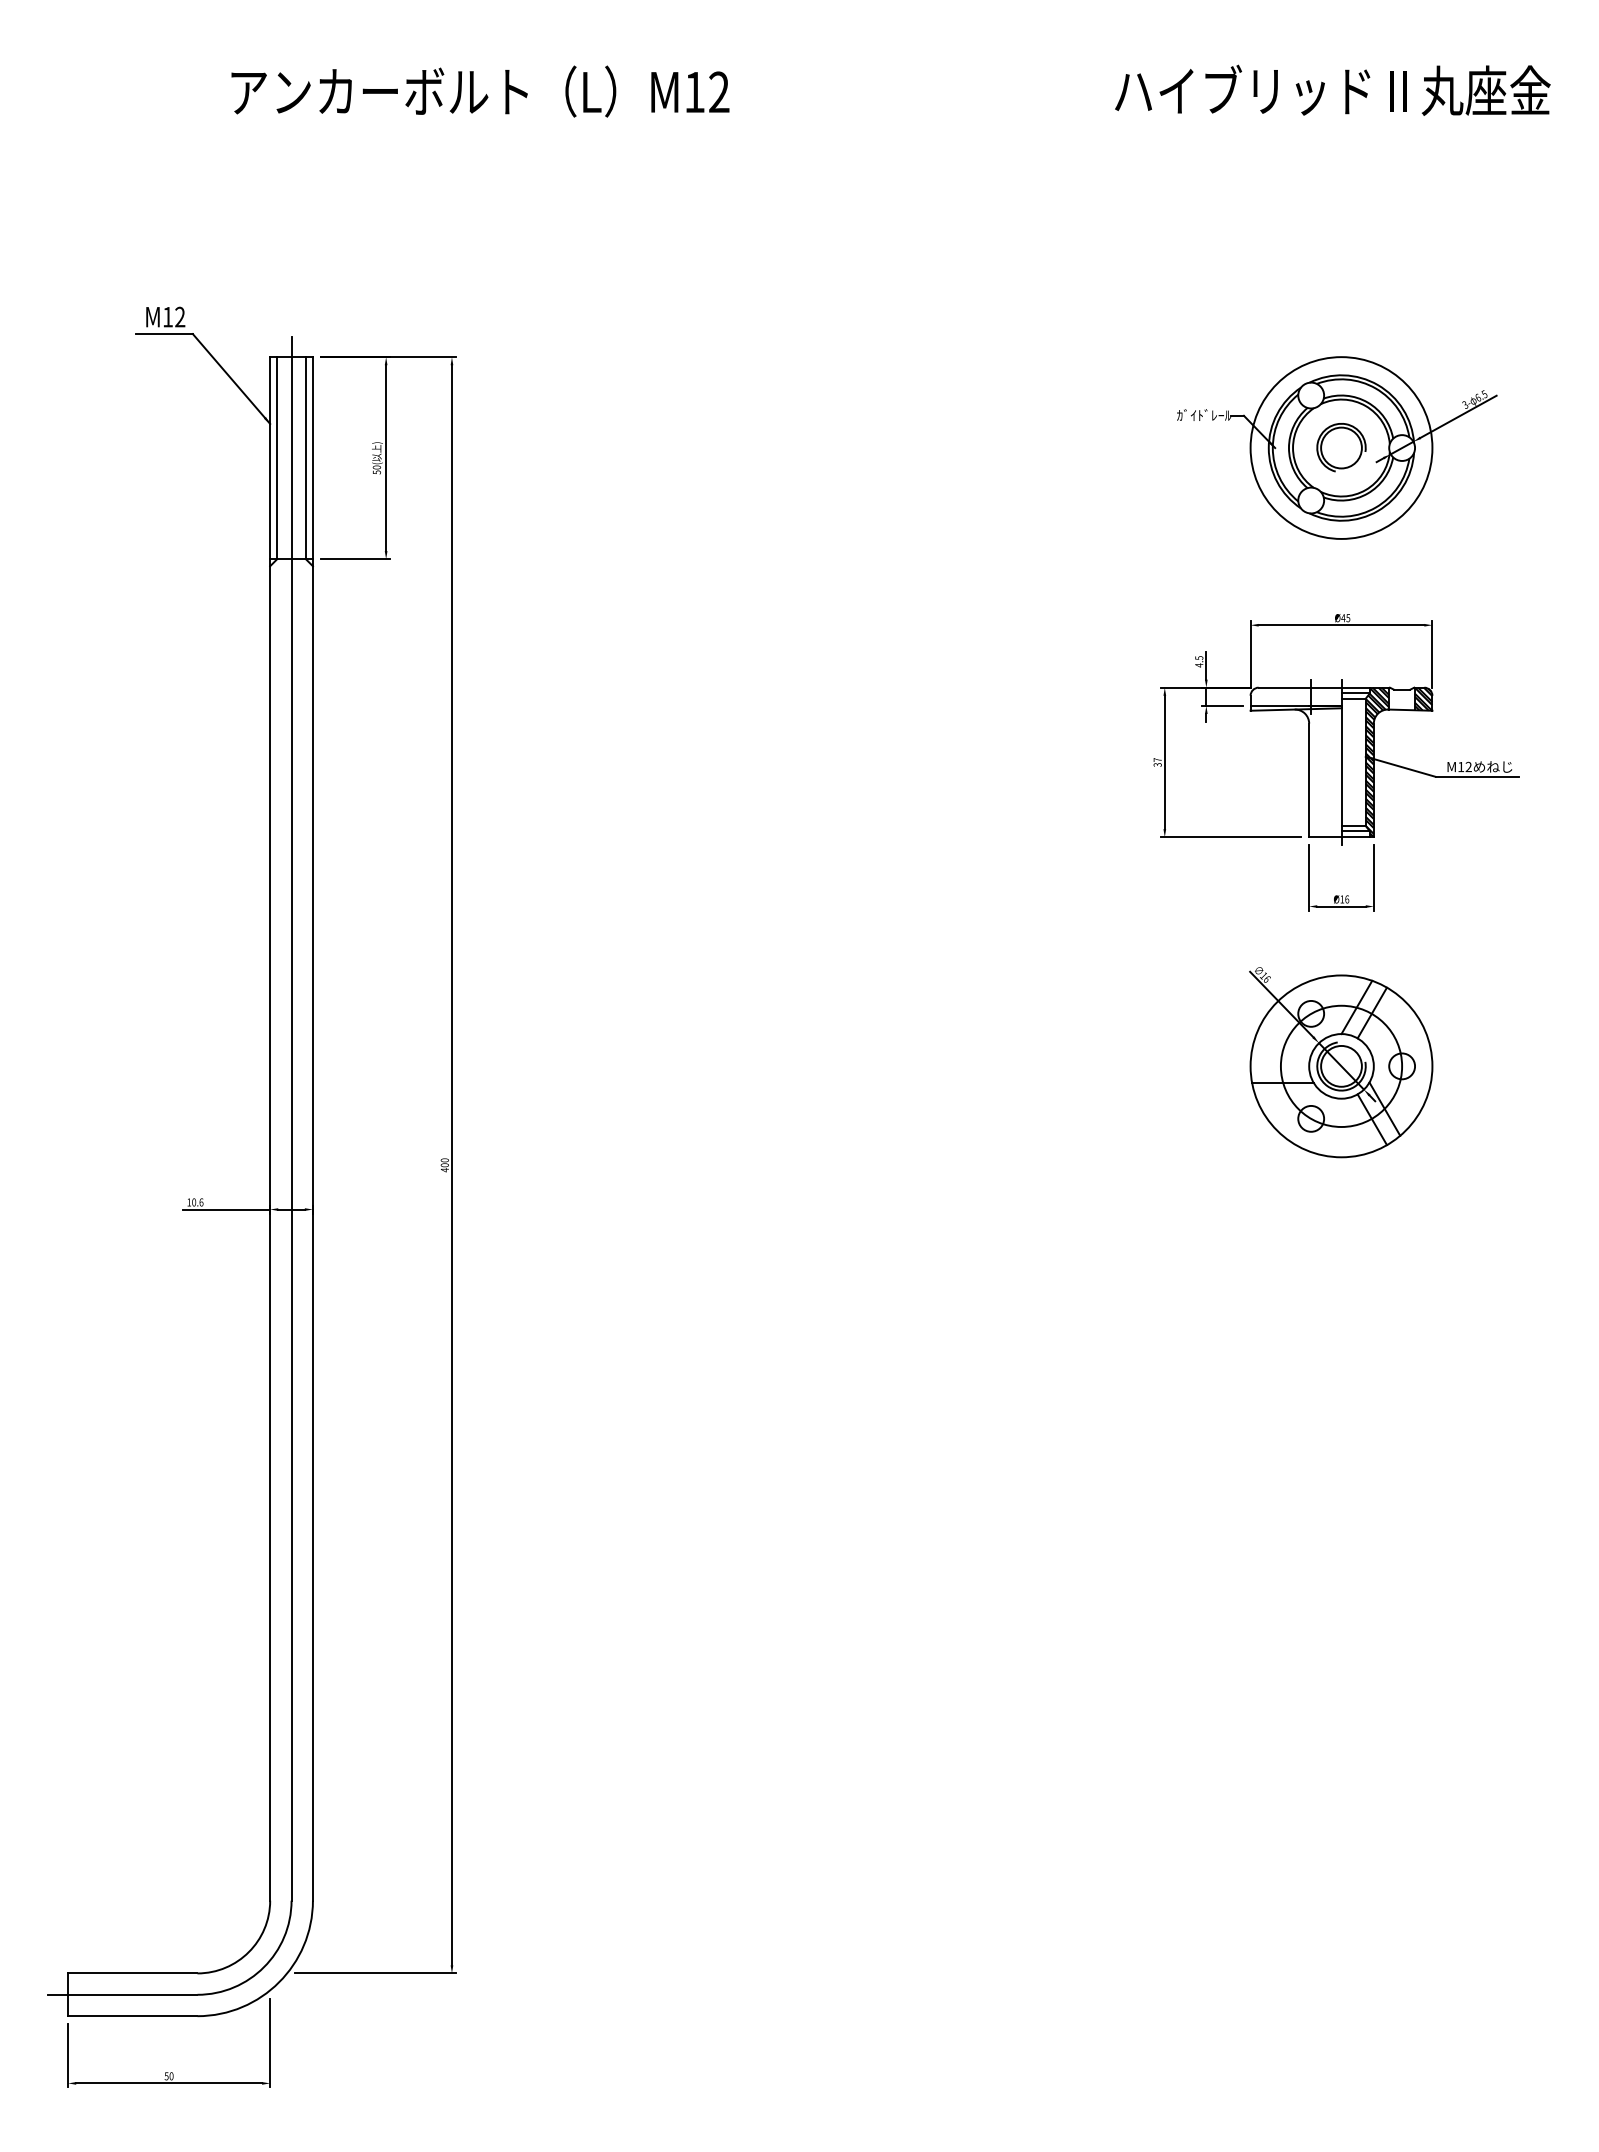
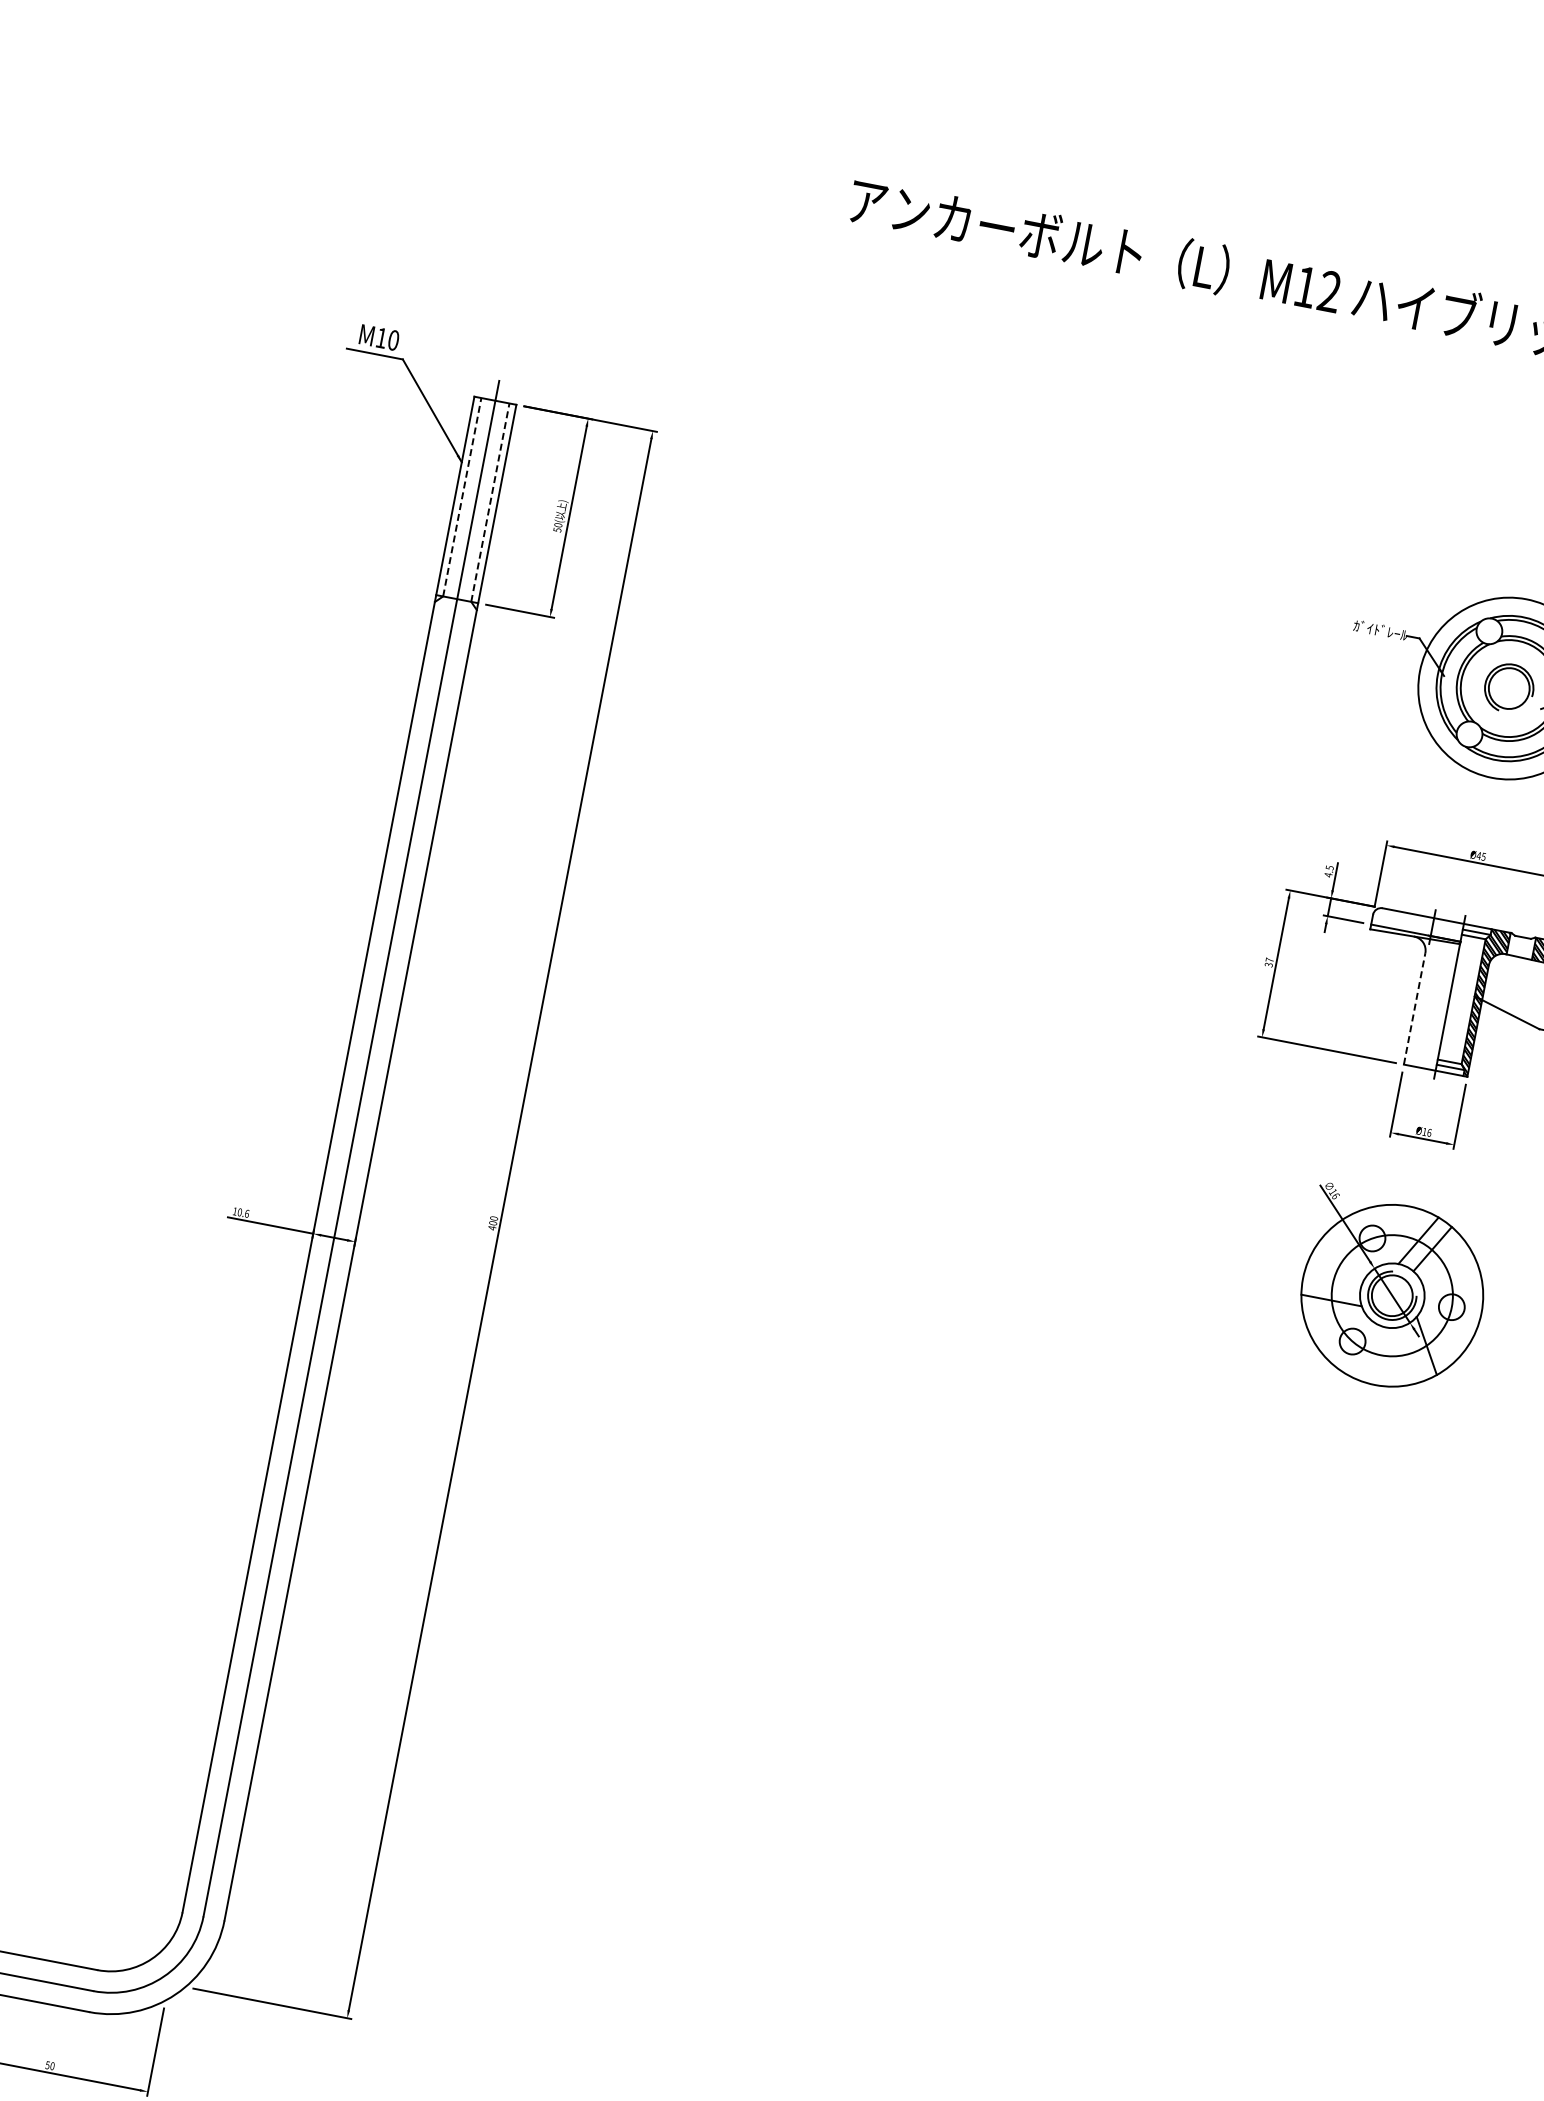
text: (480, 91) -> (1095, 245), moved
text: (180, 317) -> (393, 340), M12 -> M10
line: (277, 457) -> (462, 496), solid -> dashed
line: (305, 457) -> (490, 501), solid -> dashed
line: (1309, 780) -> (1414, 1008), solid -> dashed
line: (1371, 1119) -> (1411, 1353), removed

